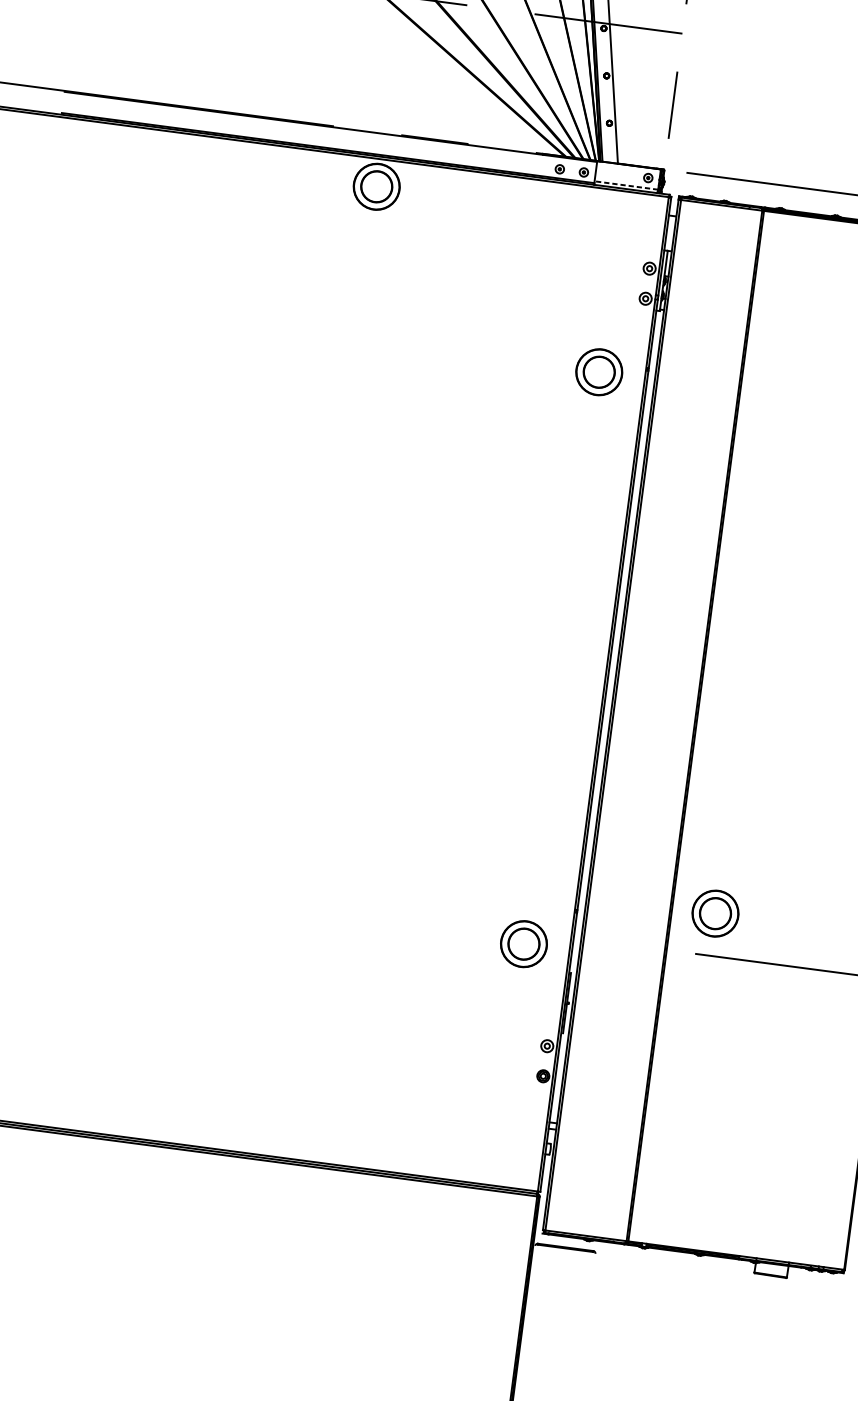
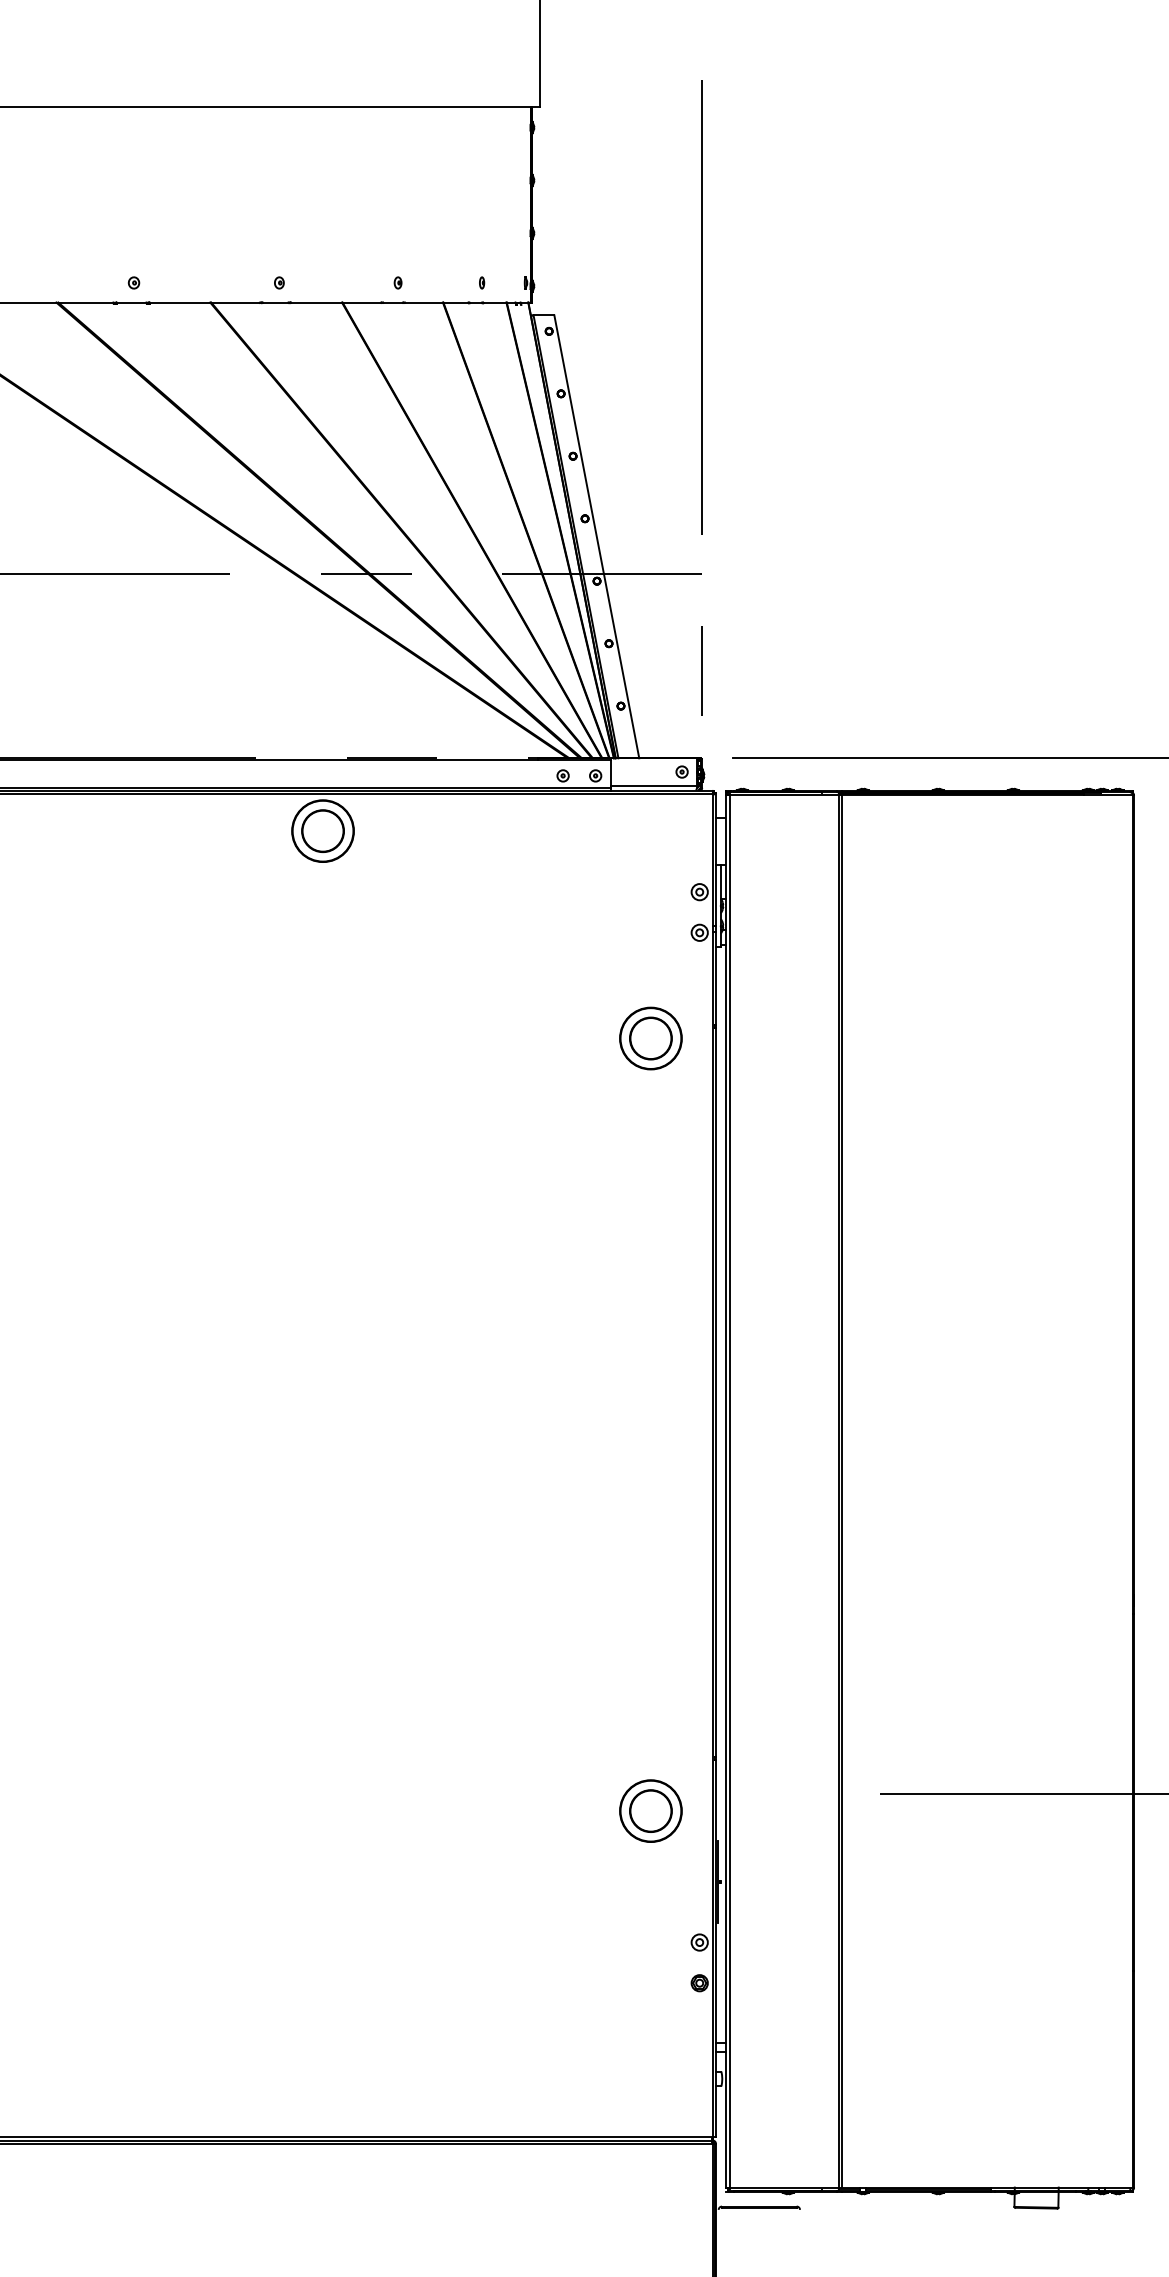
line: (626, 185) -> (654, 785), dashed -> solid
part: (715, 913) -> (899, 1736), removed

